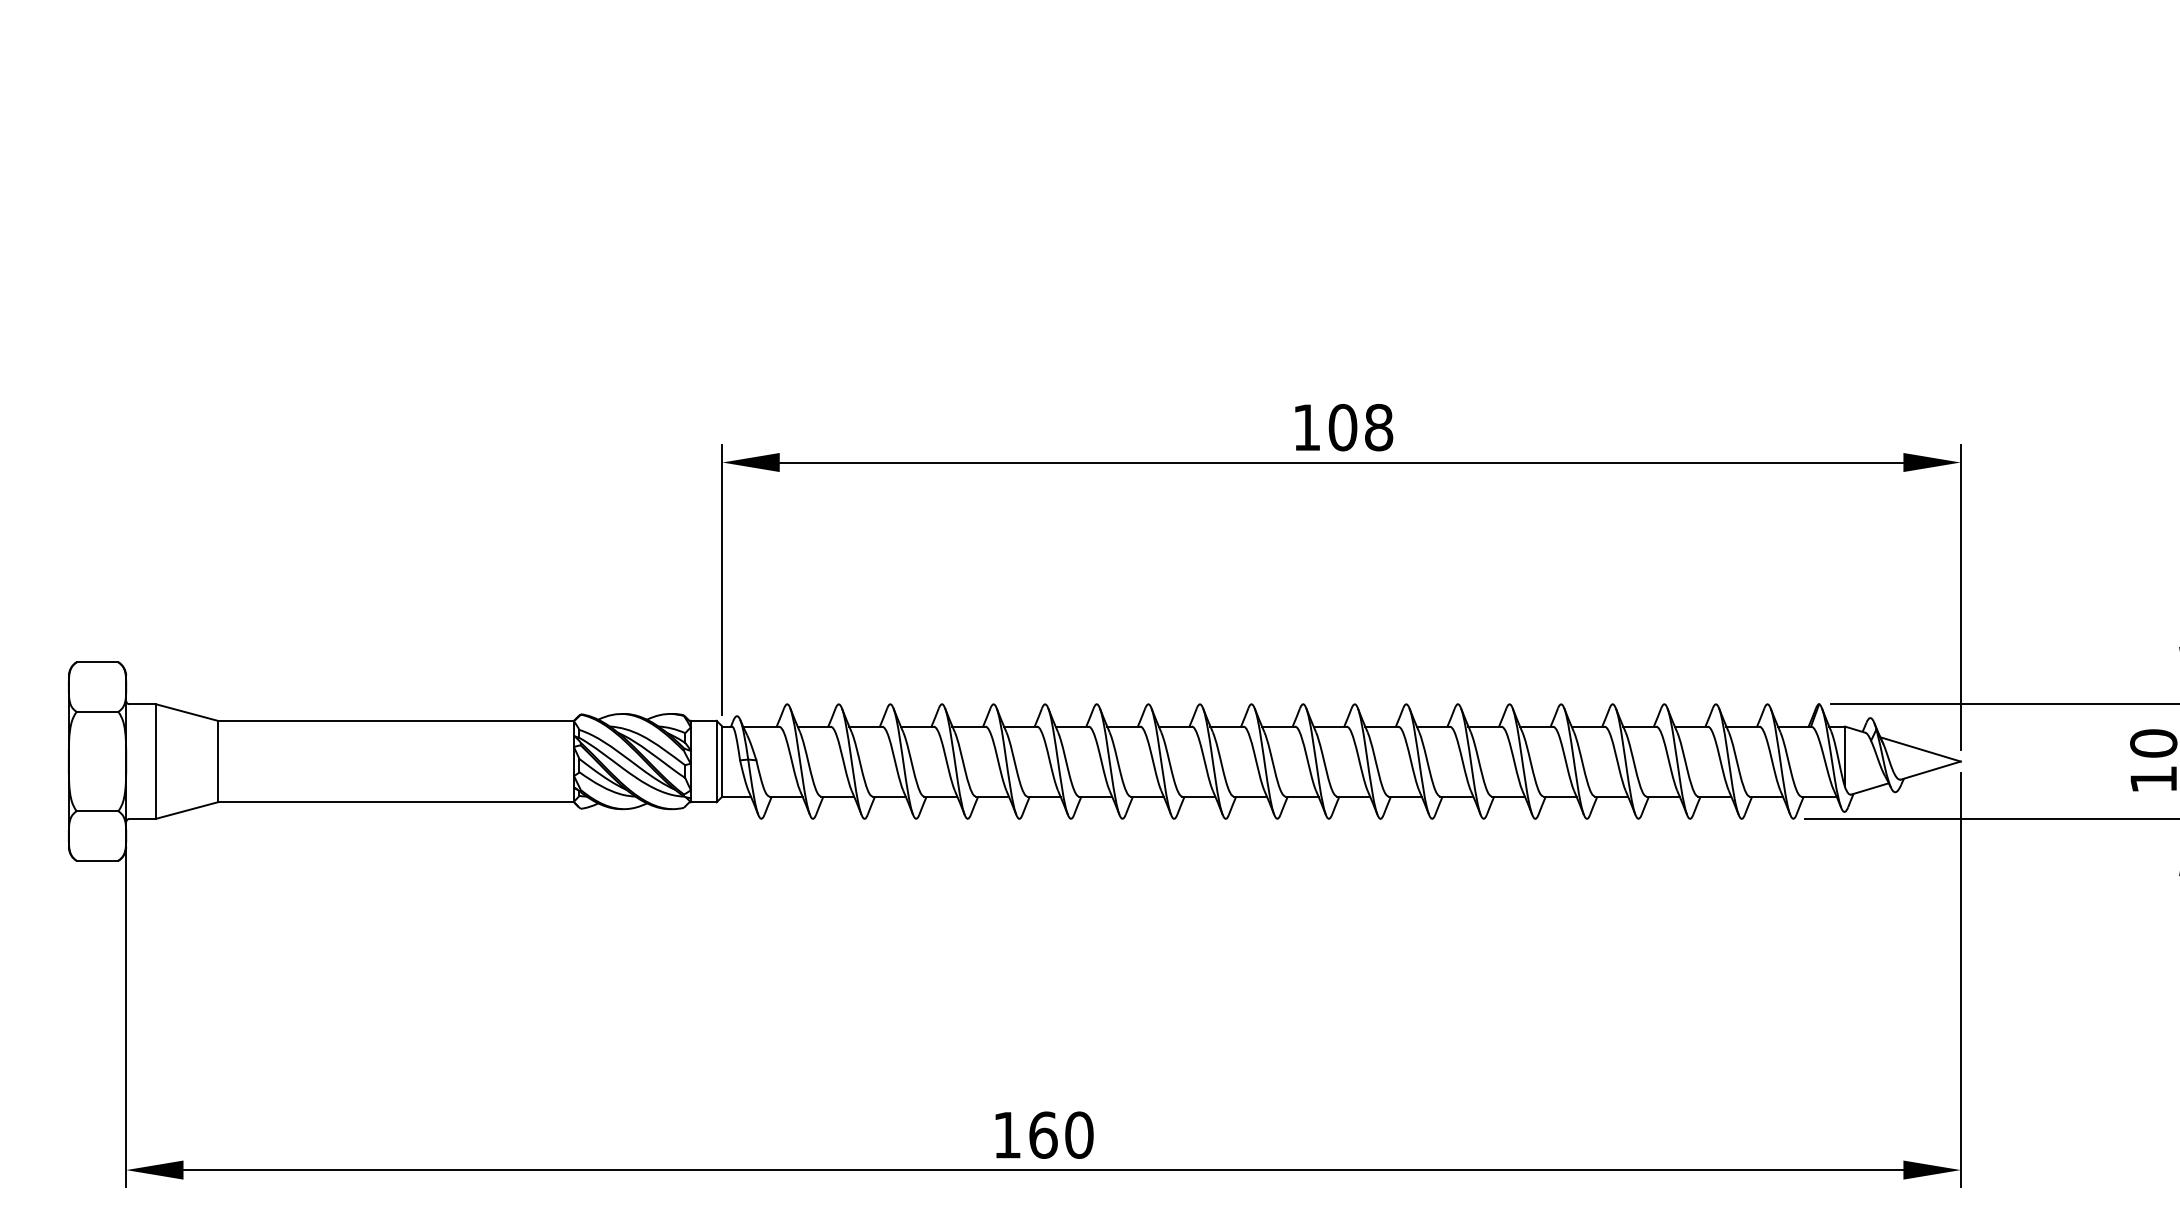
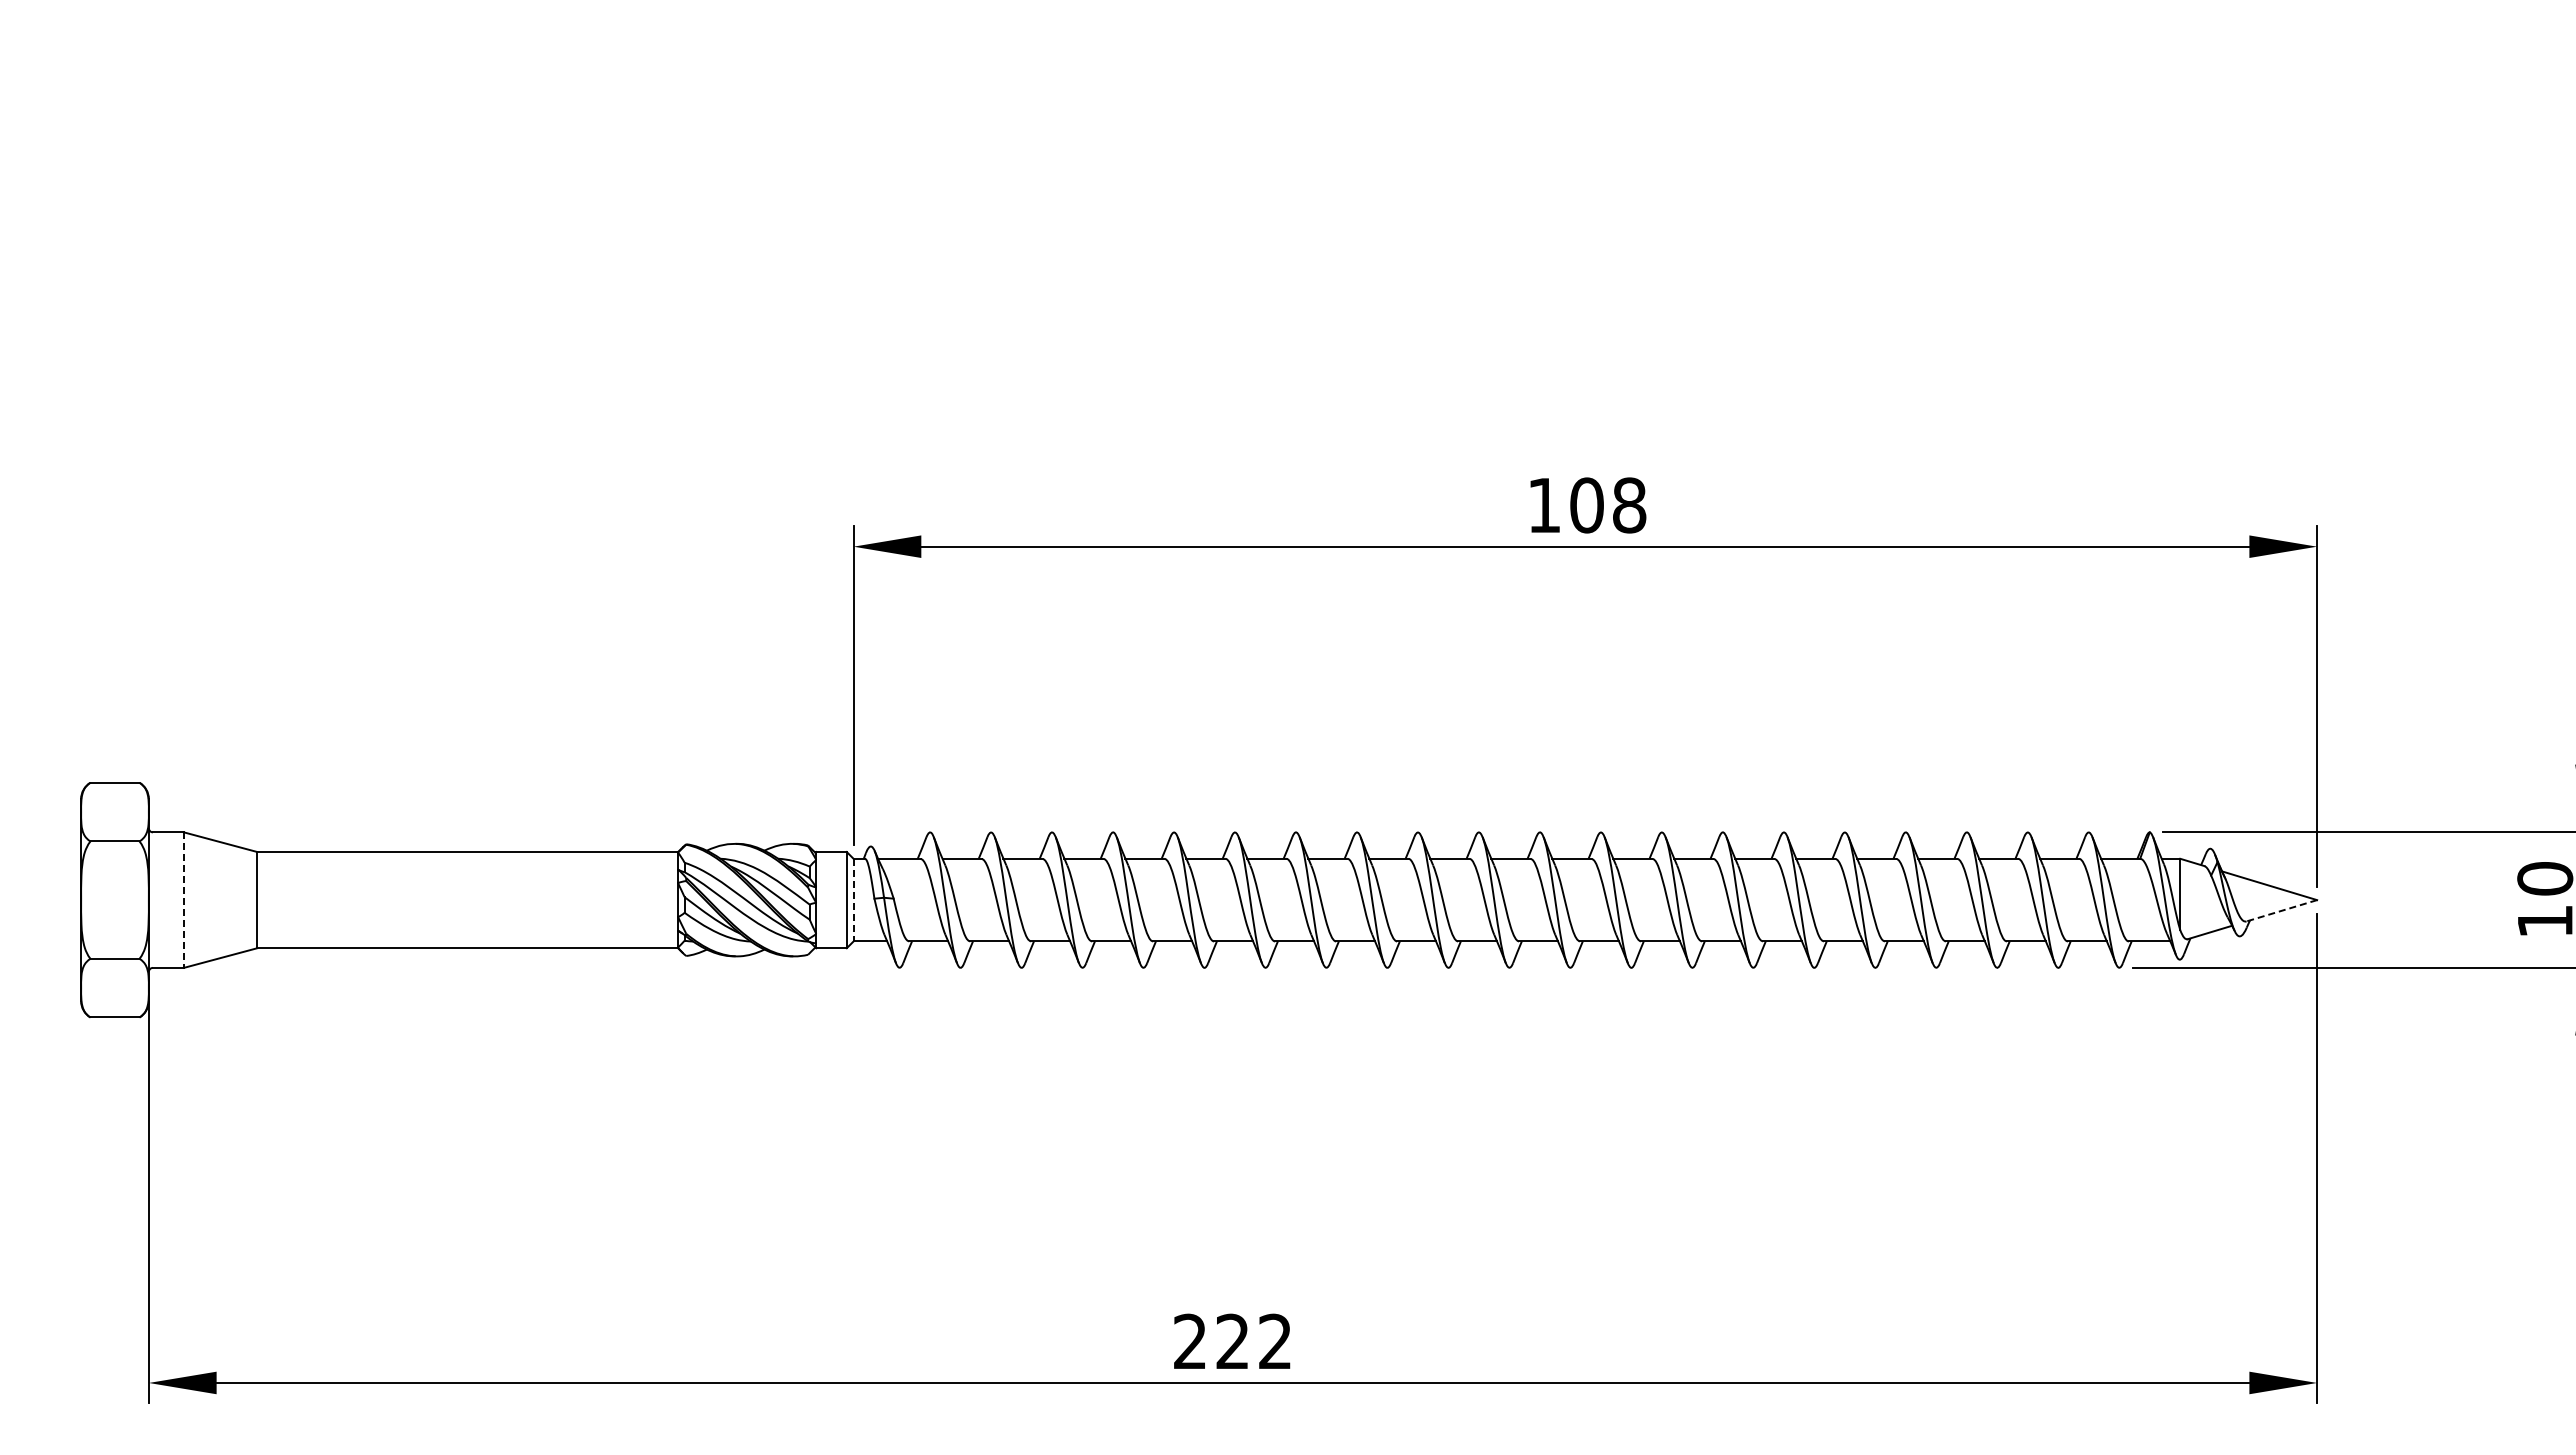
line: (155, 761) -> (183, 900), solid -> dashed
line: (722, 761) -> (853, 900), solid -> dashed
line: (1930, 770) -> (2281, 910), solid -> dashed
text: (1043, 1135) -> (1233, 1341), 160 -> 222

